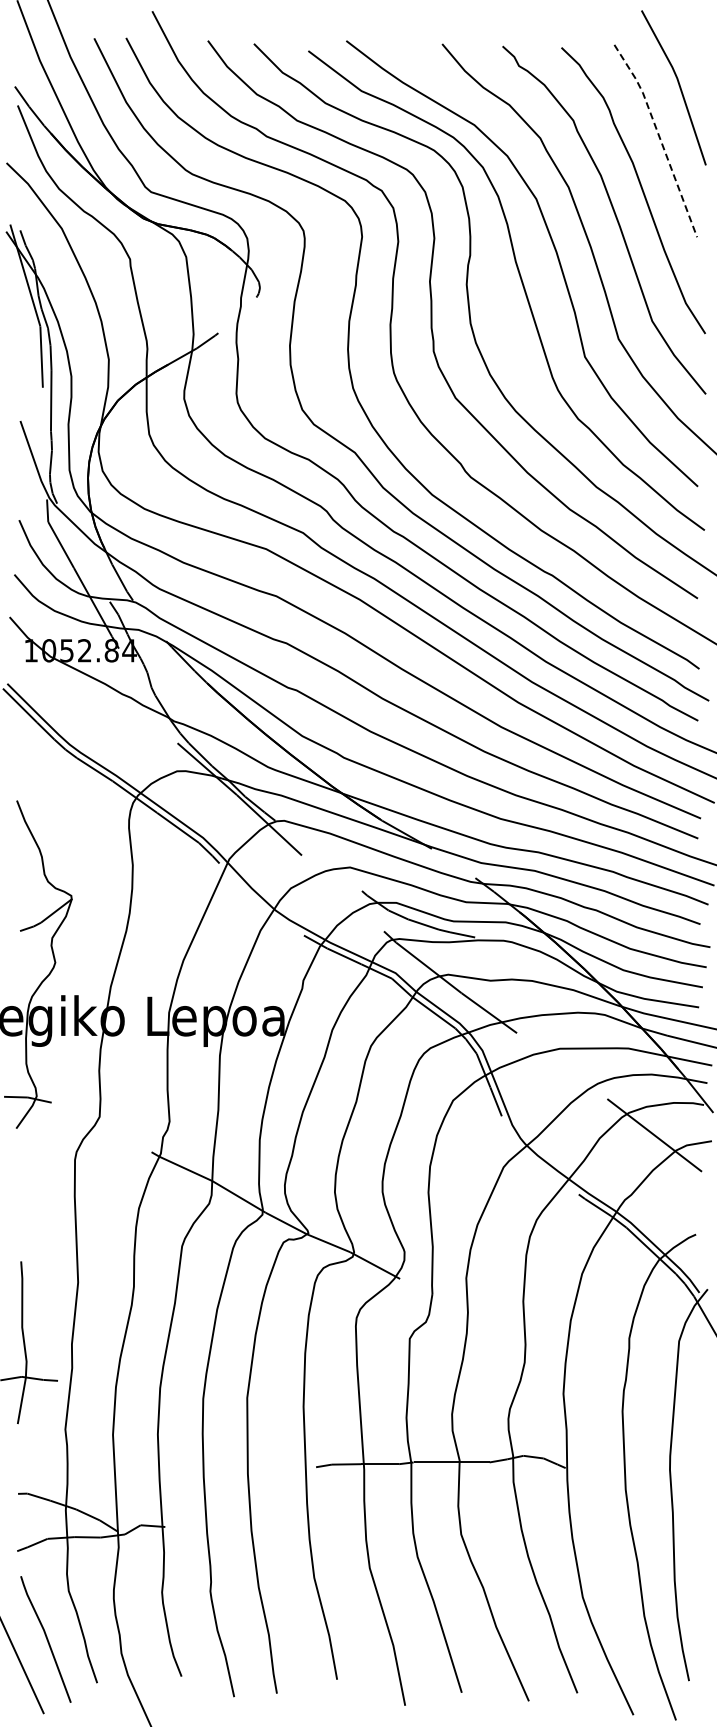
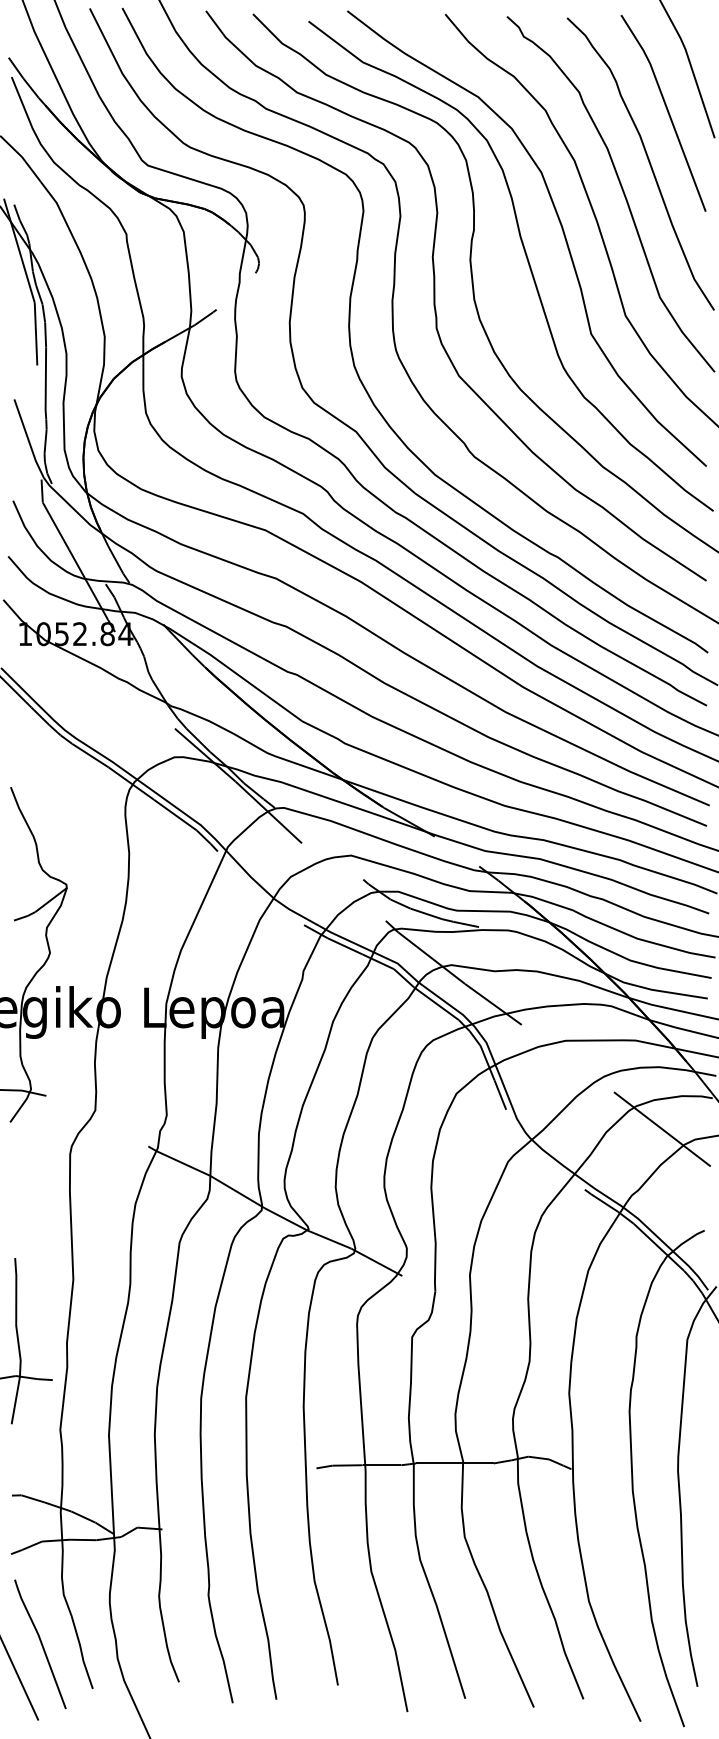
line: (659, 138) -> (667, 110), dashed -> solid

